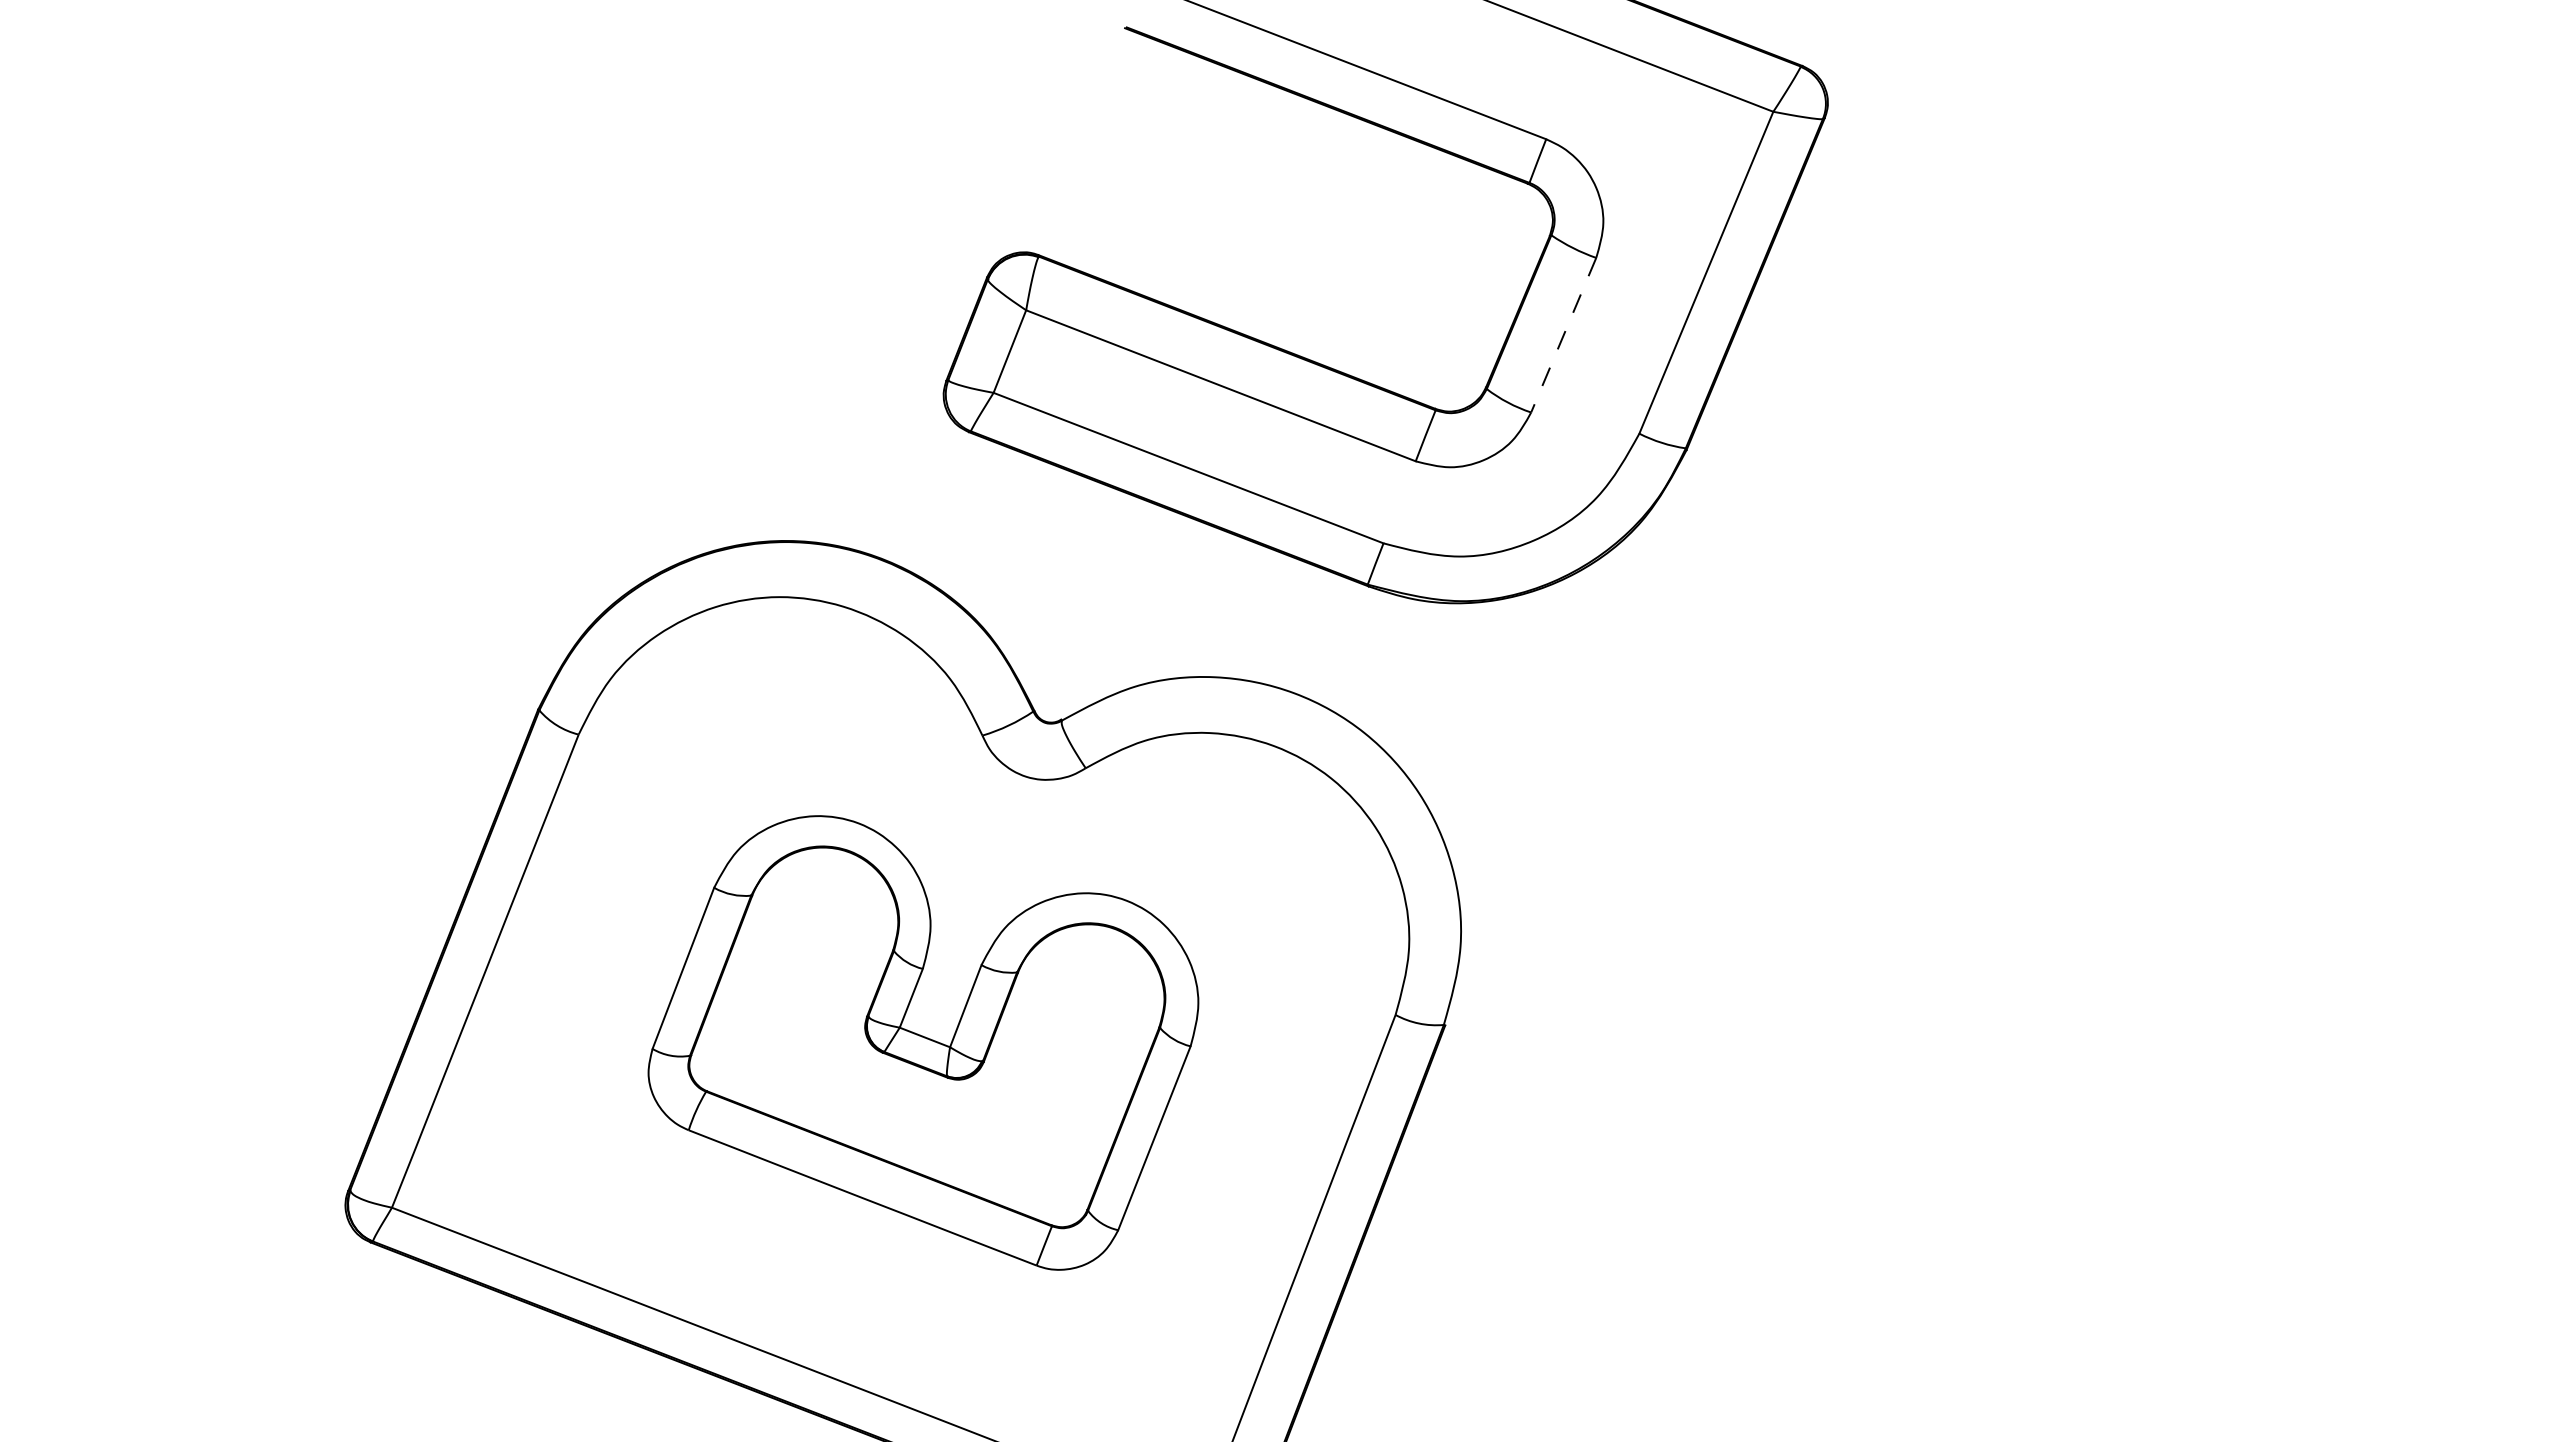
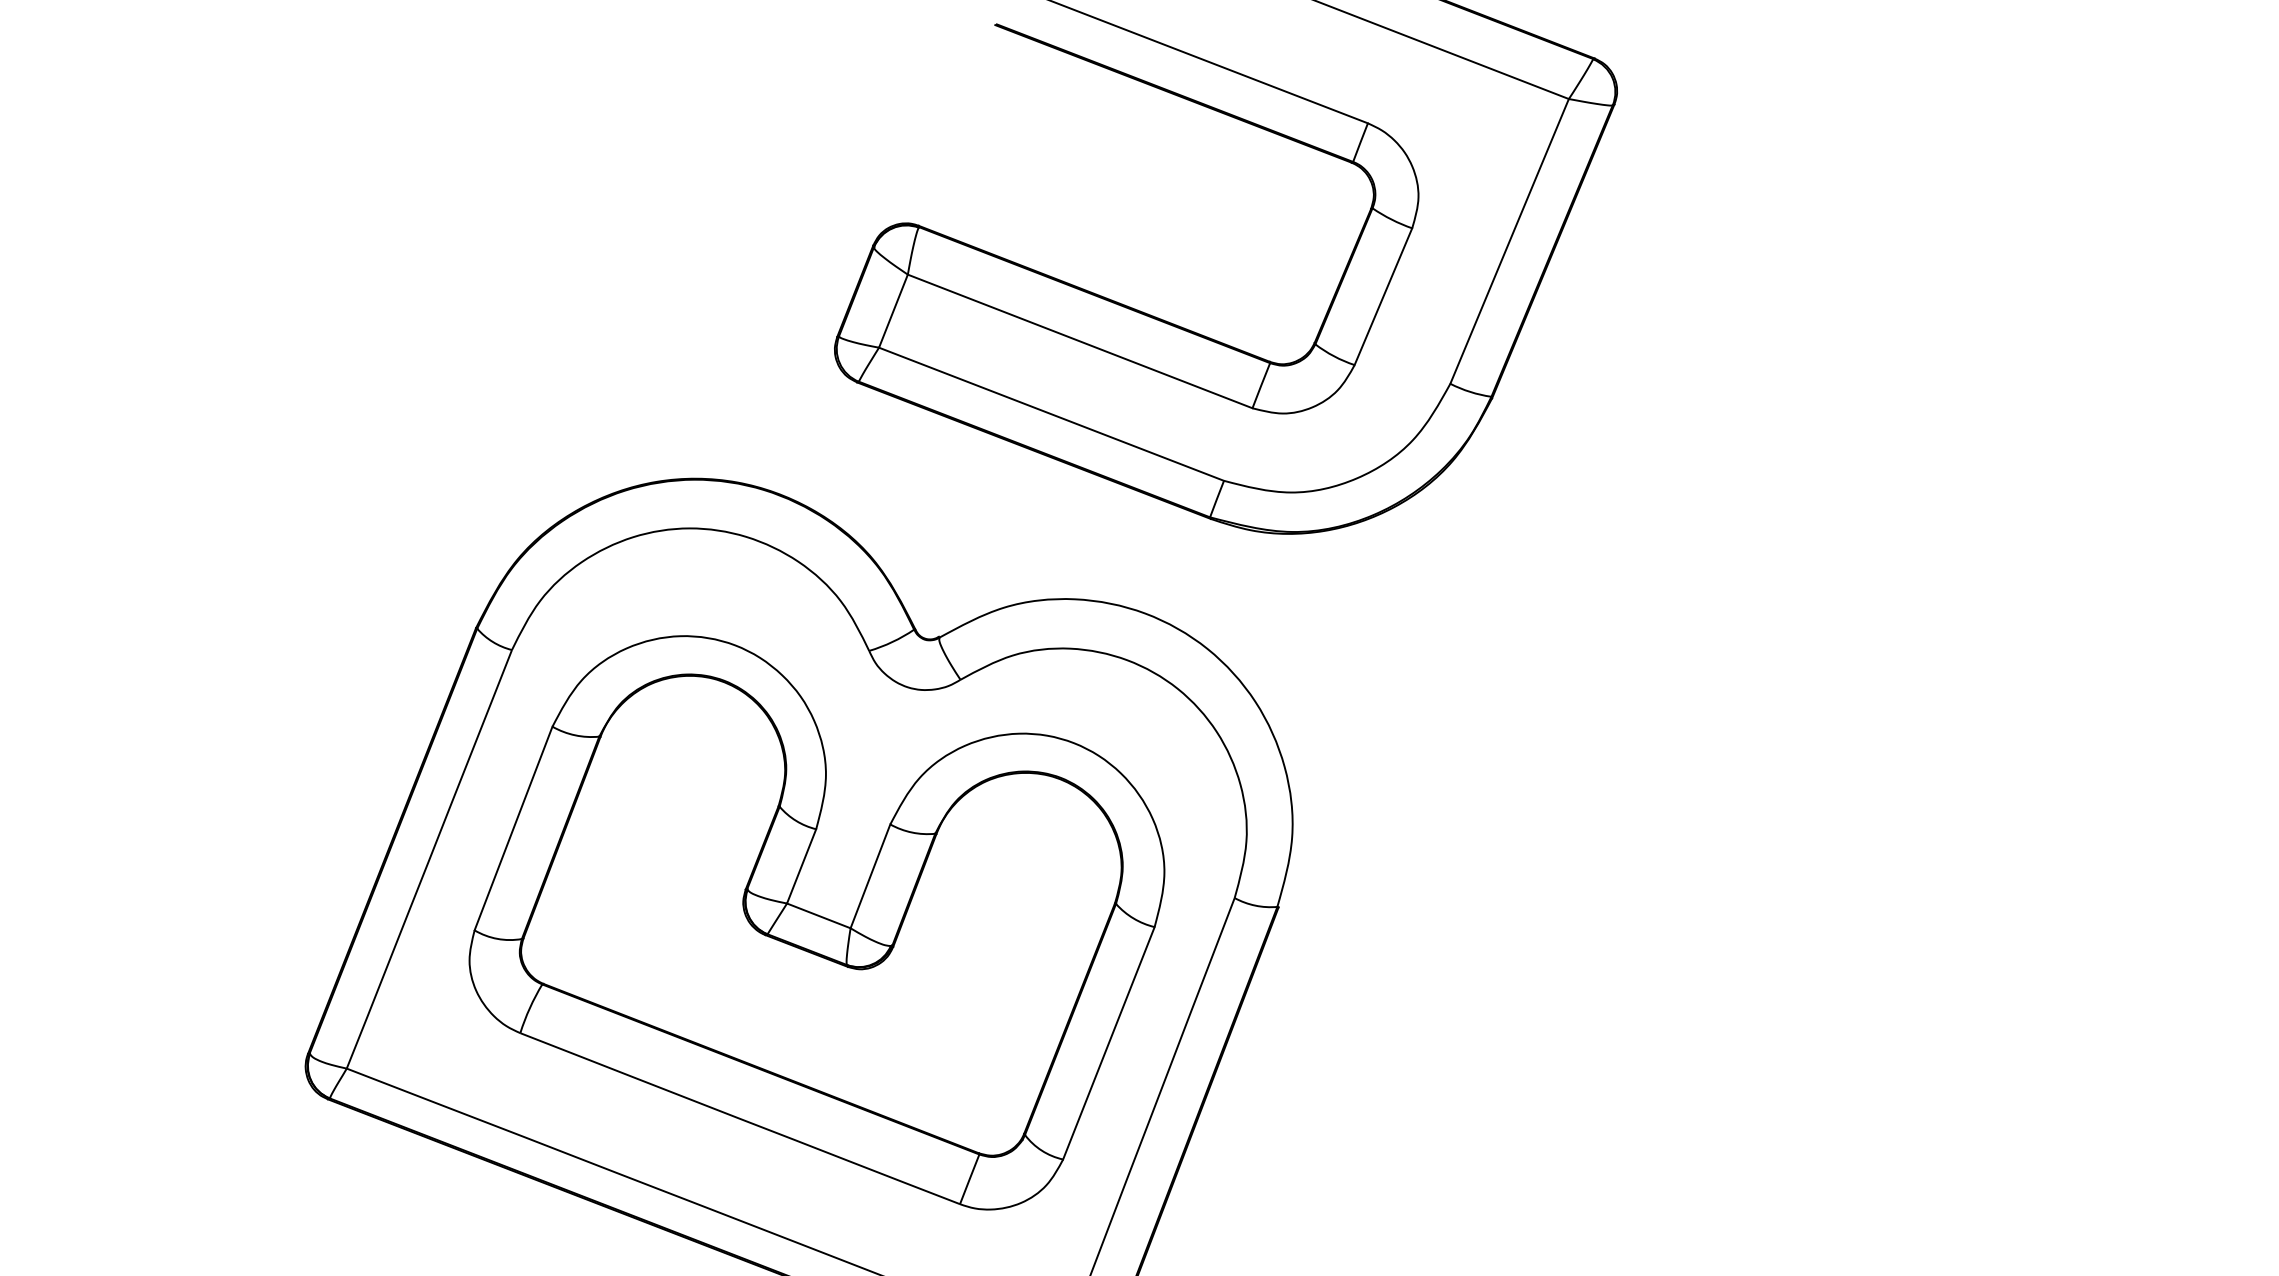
line: (1563, 335) -> (1383, 296), dashed -> solid
part: (923, 1042) -> (817, 922), size x1.43

